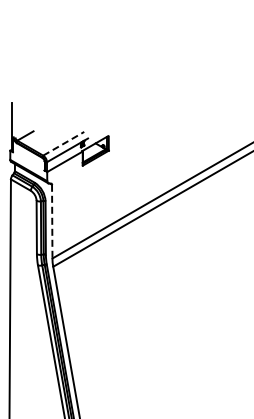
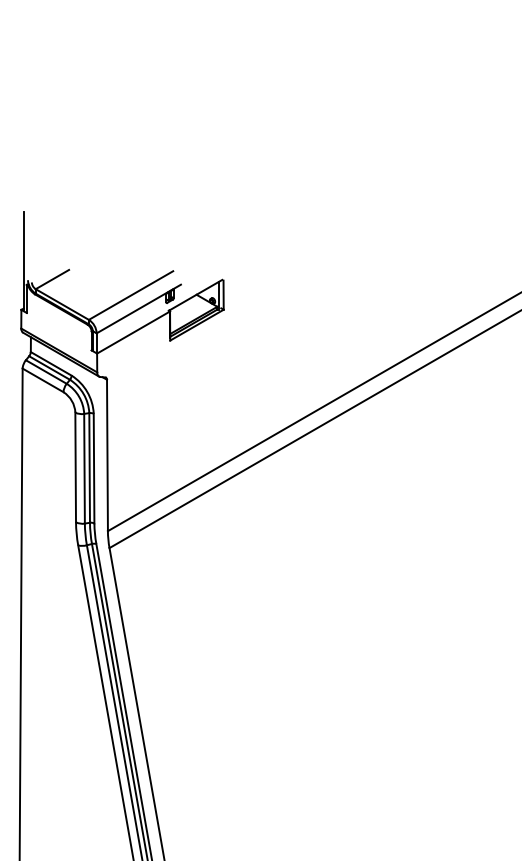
line: (63, 143) -> (130, 294), dashed -> solid
line: (52, 221) -> (107, 455), dashed -> solid

